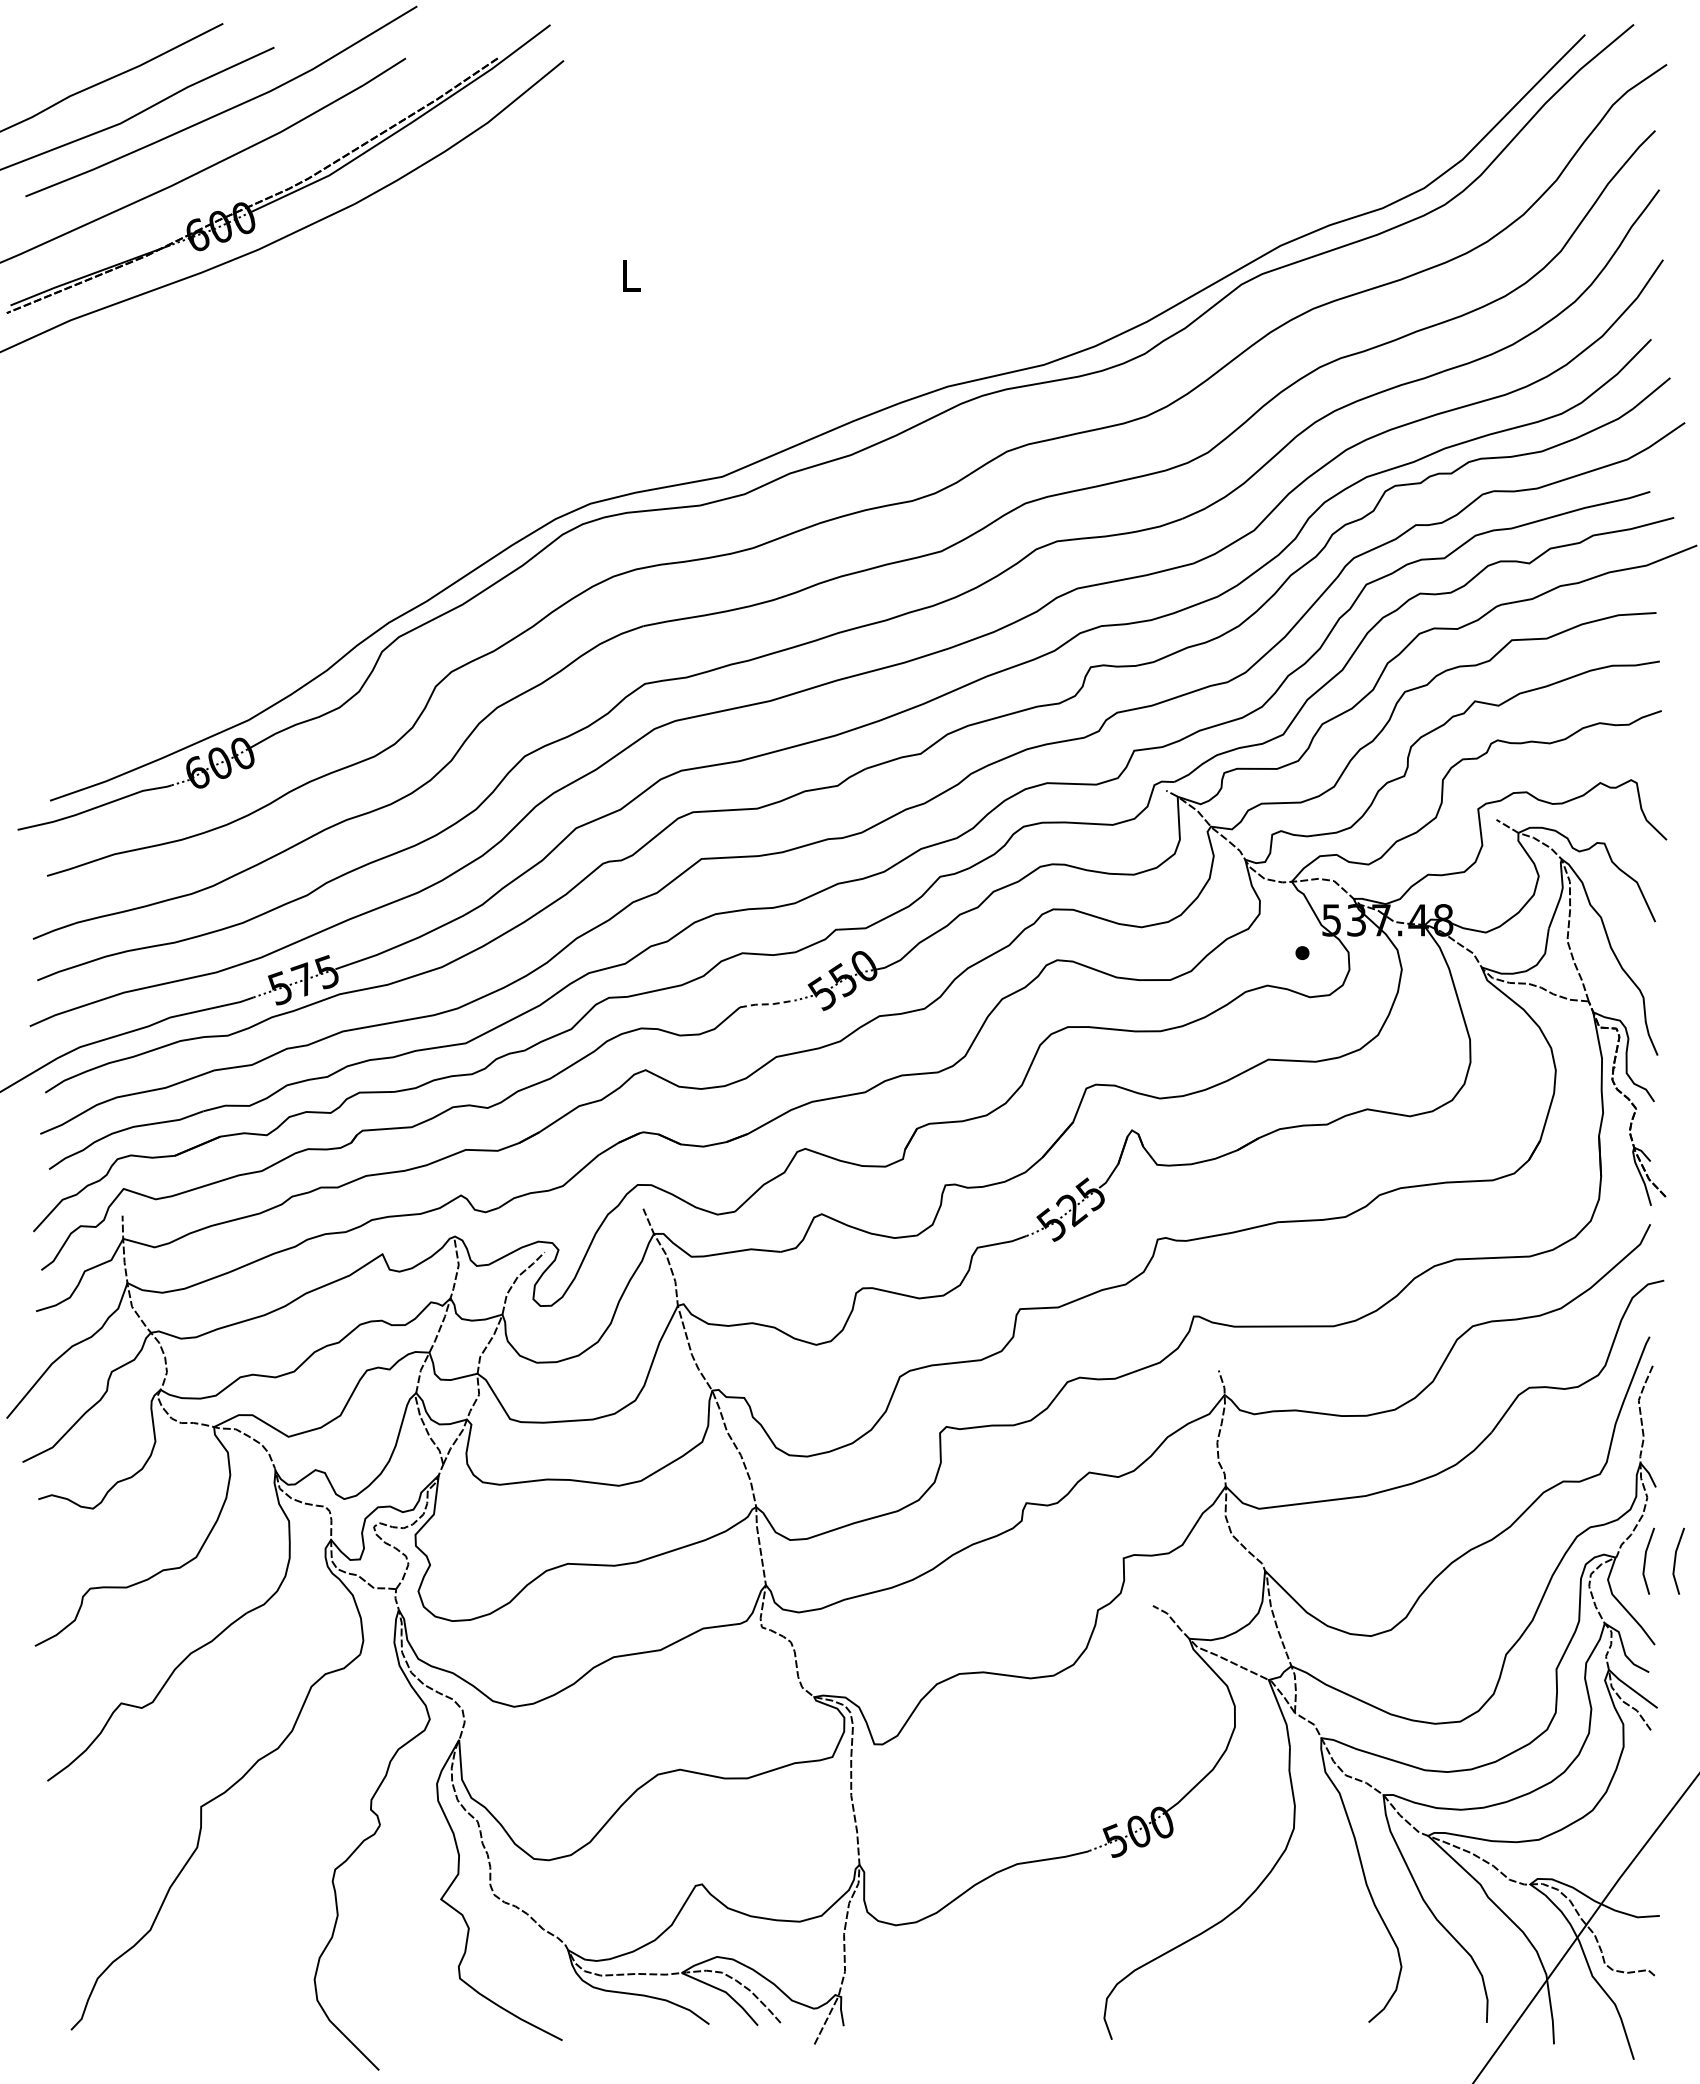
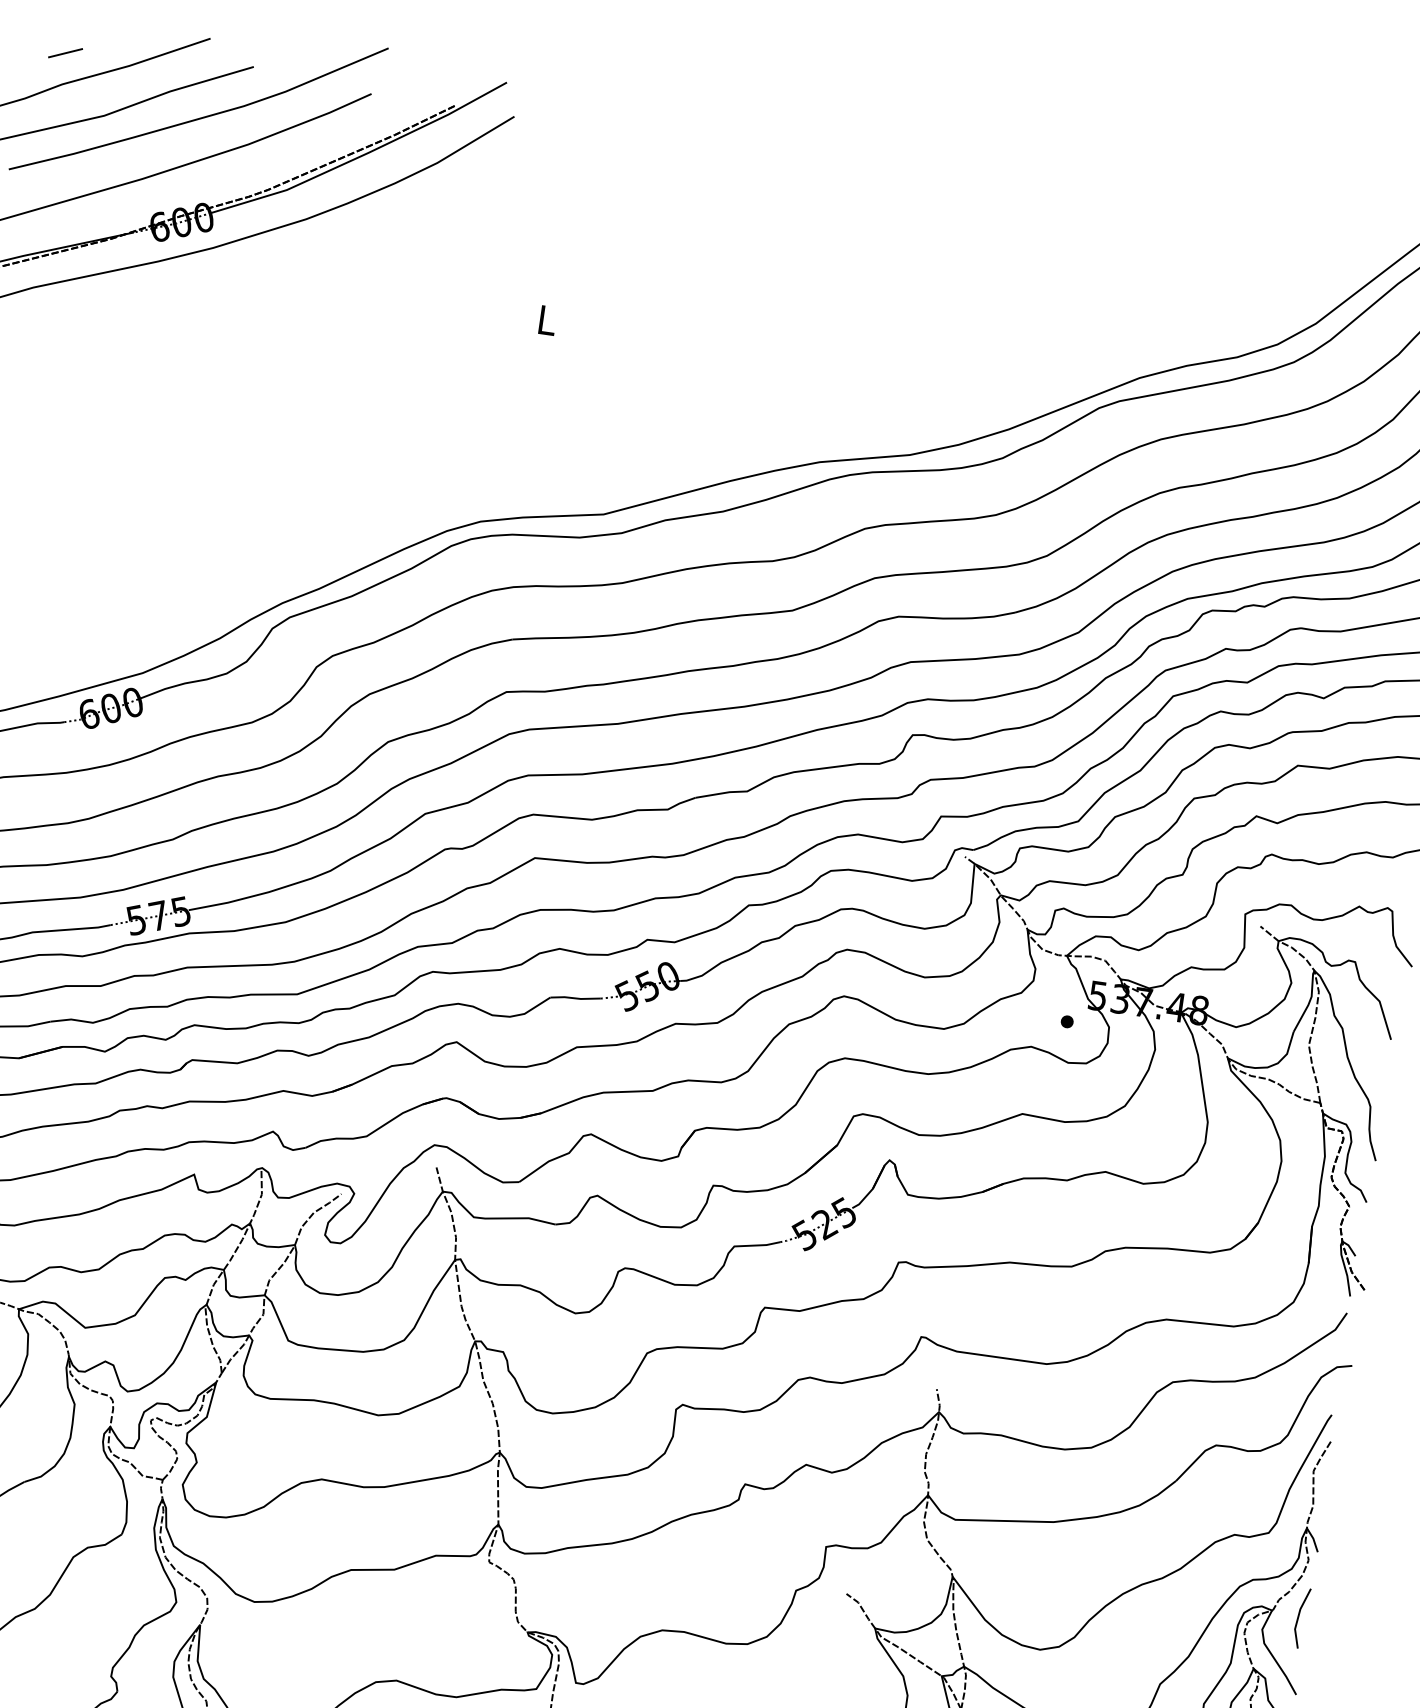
line: (68, 61) -> (65, 52), added
line: (767, 1004) -> (575, 998), dashed -> solid
line: (1676, 1558) -> (1327, 1619), removed

